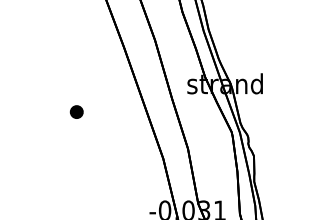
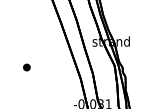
part: (75, 112) -> (26, 67), moved

